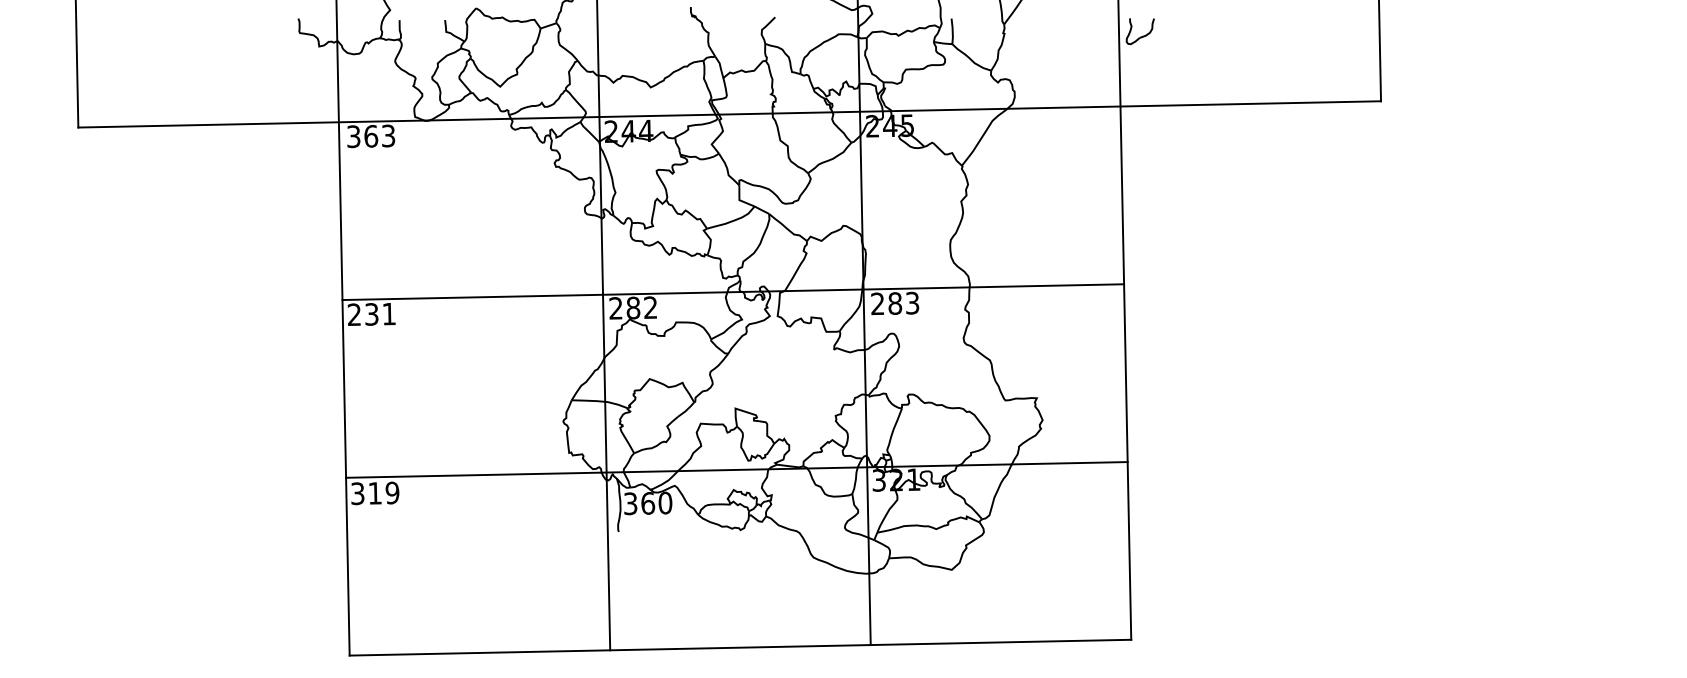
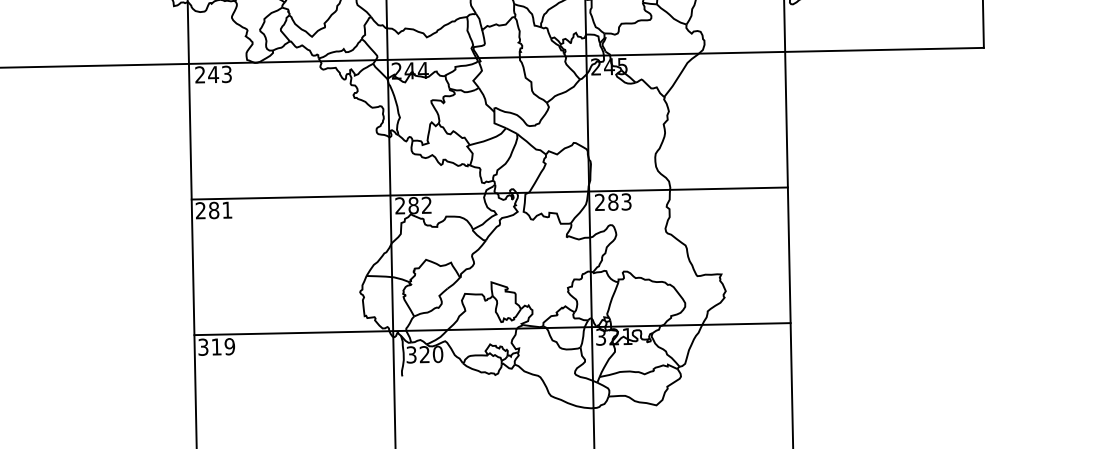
text: (362, 136) -> (206, 74), 363 -> 243
text: (371, 314) -> (213, 210), 231 -> 281
text: (648, 503) -> (425, 354), 360 -> 320

